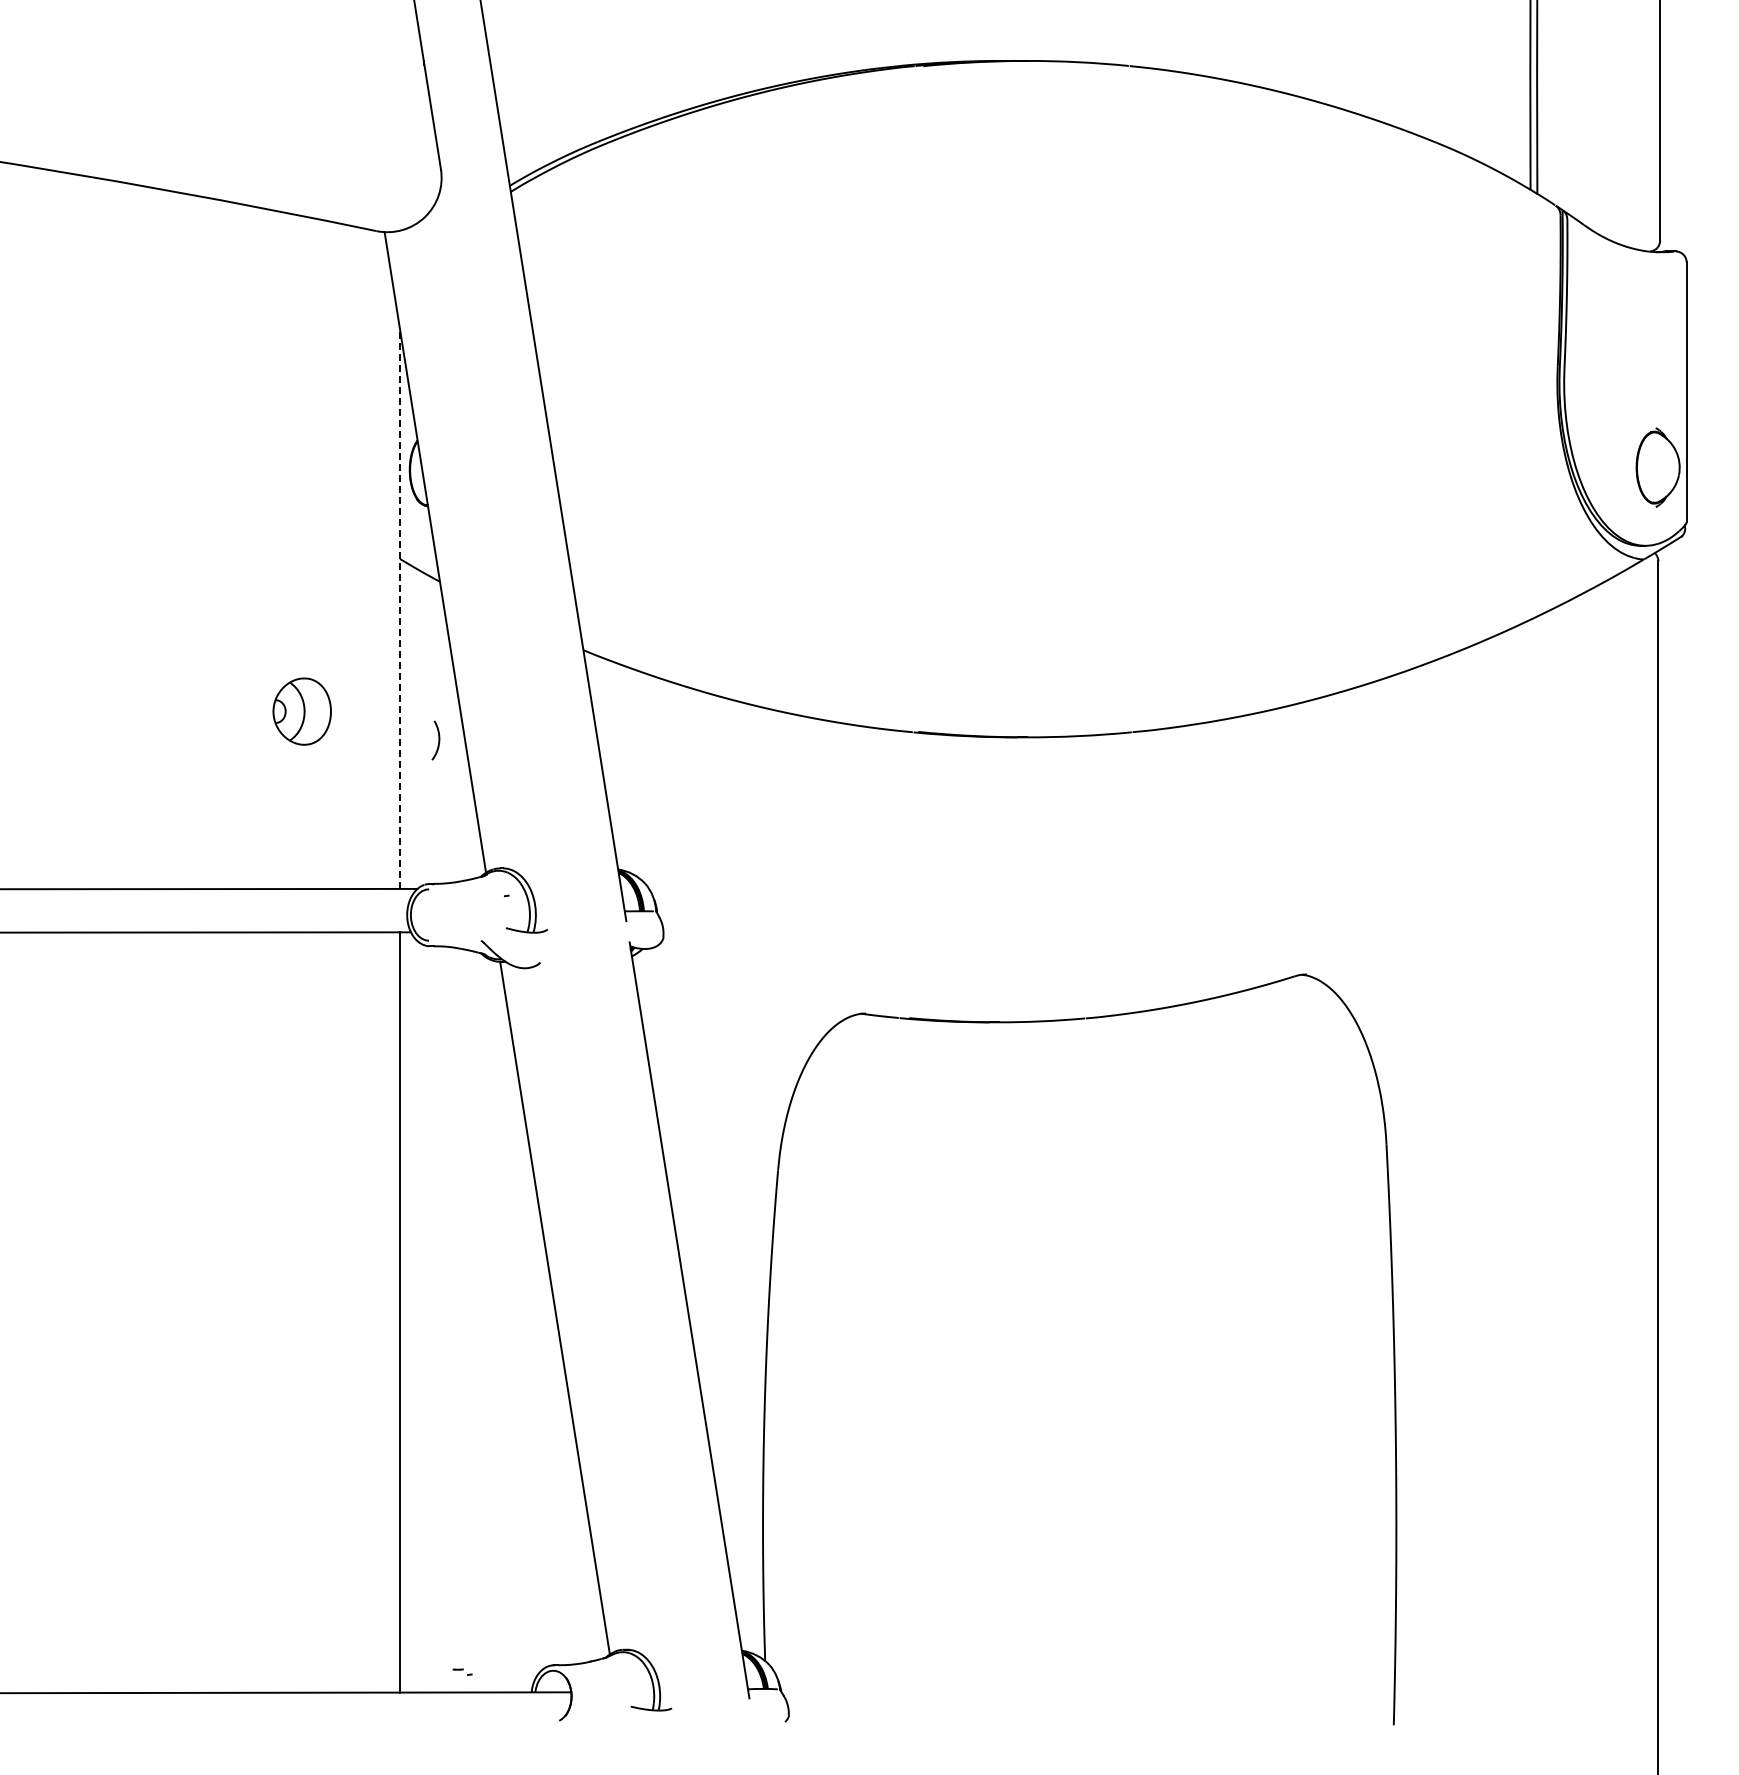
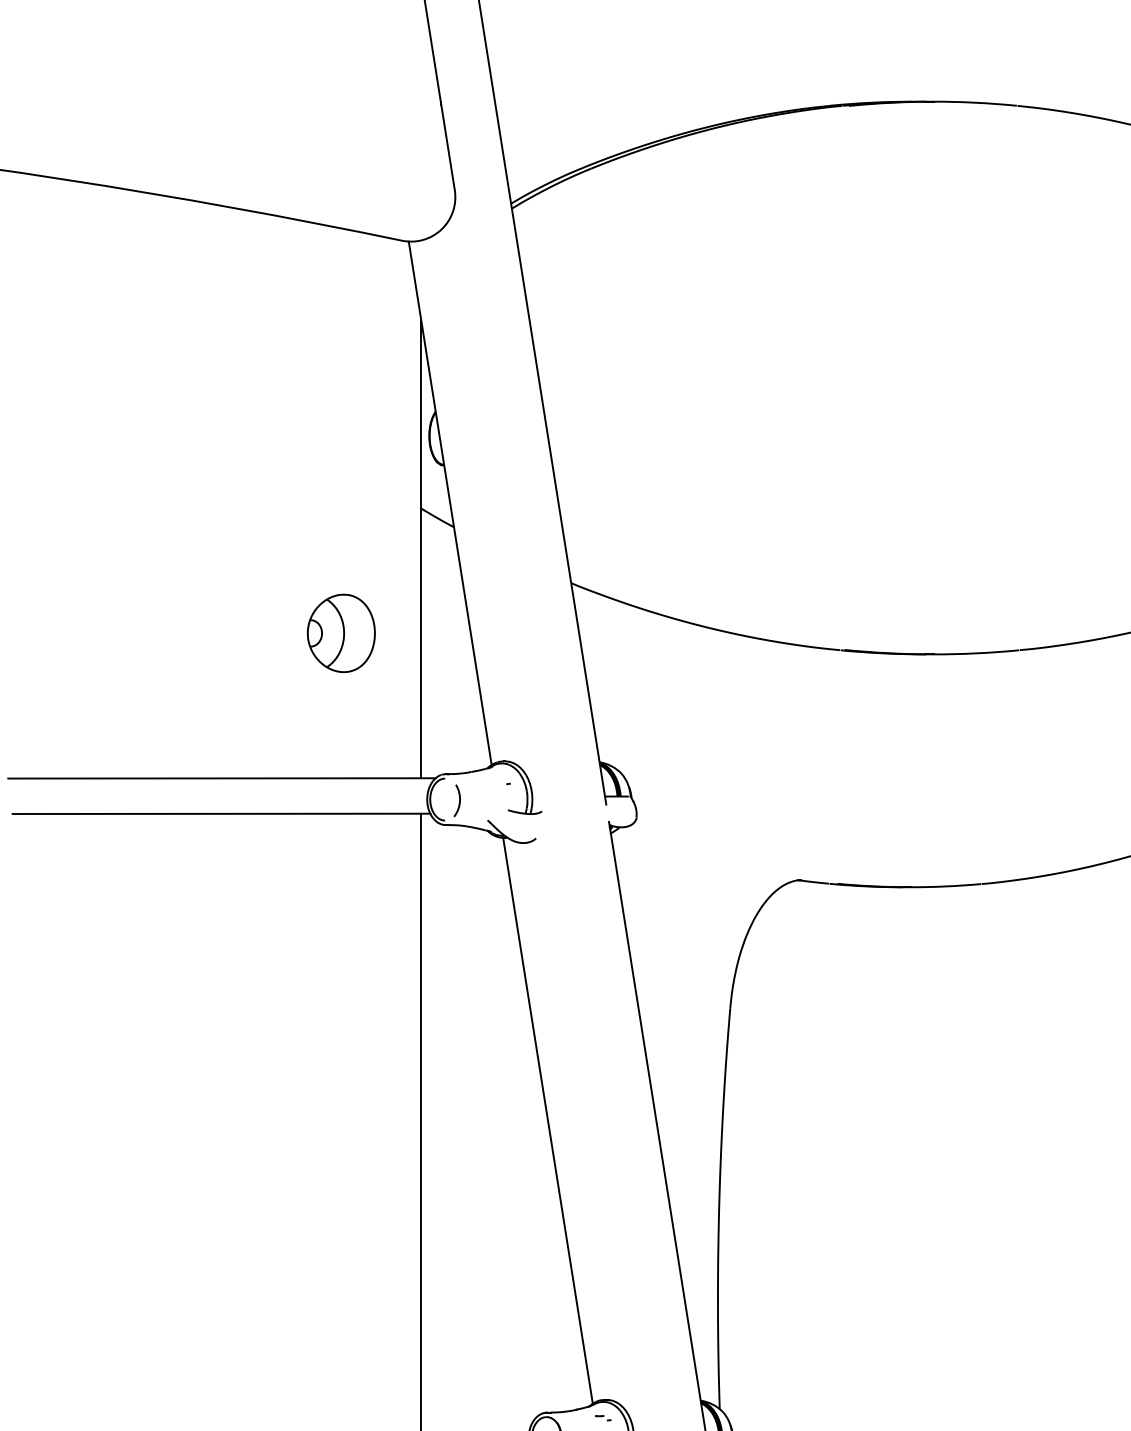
line: (400, 609) -> (421, 549), dashed -> solid
part: (302, 711) -> (341, 633), size x1.43
arc: (438, 740) -> (459, 800), moved
part: (462, 1671) -> (603, 1417), moved

